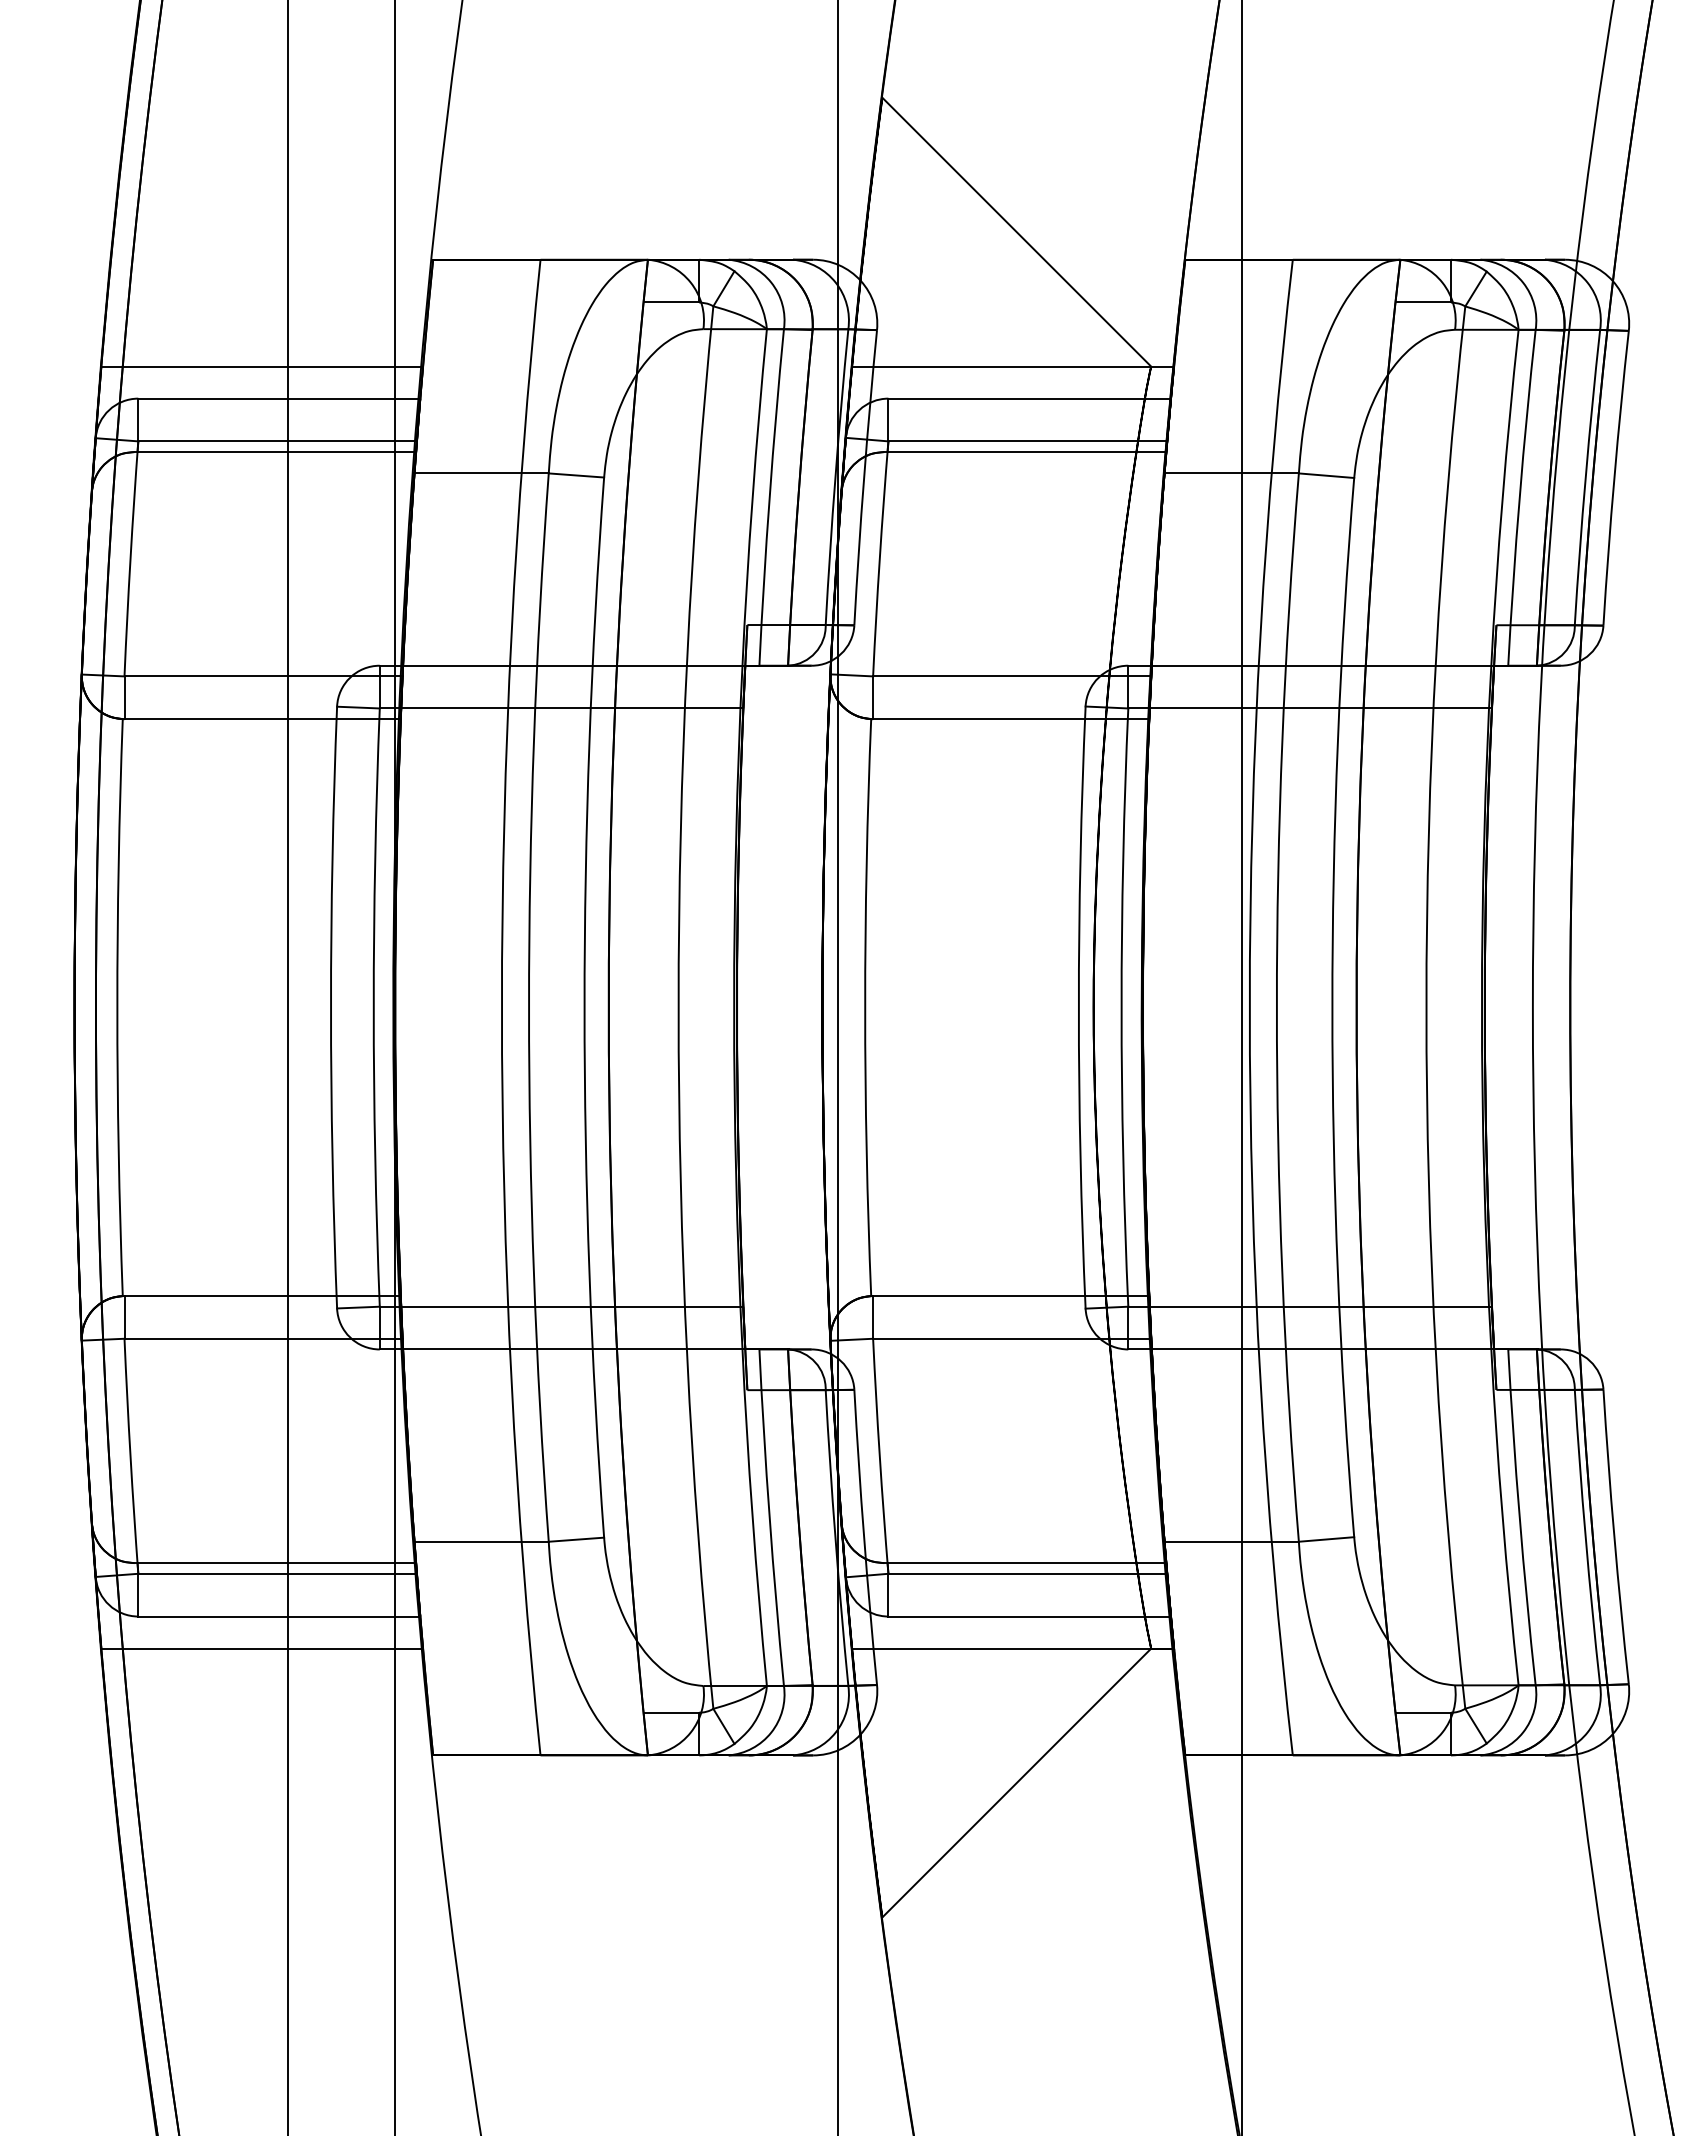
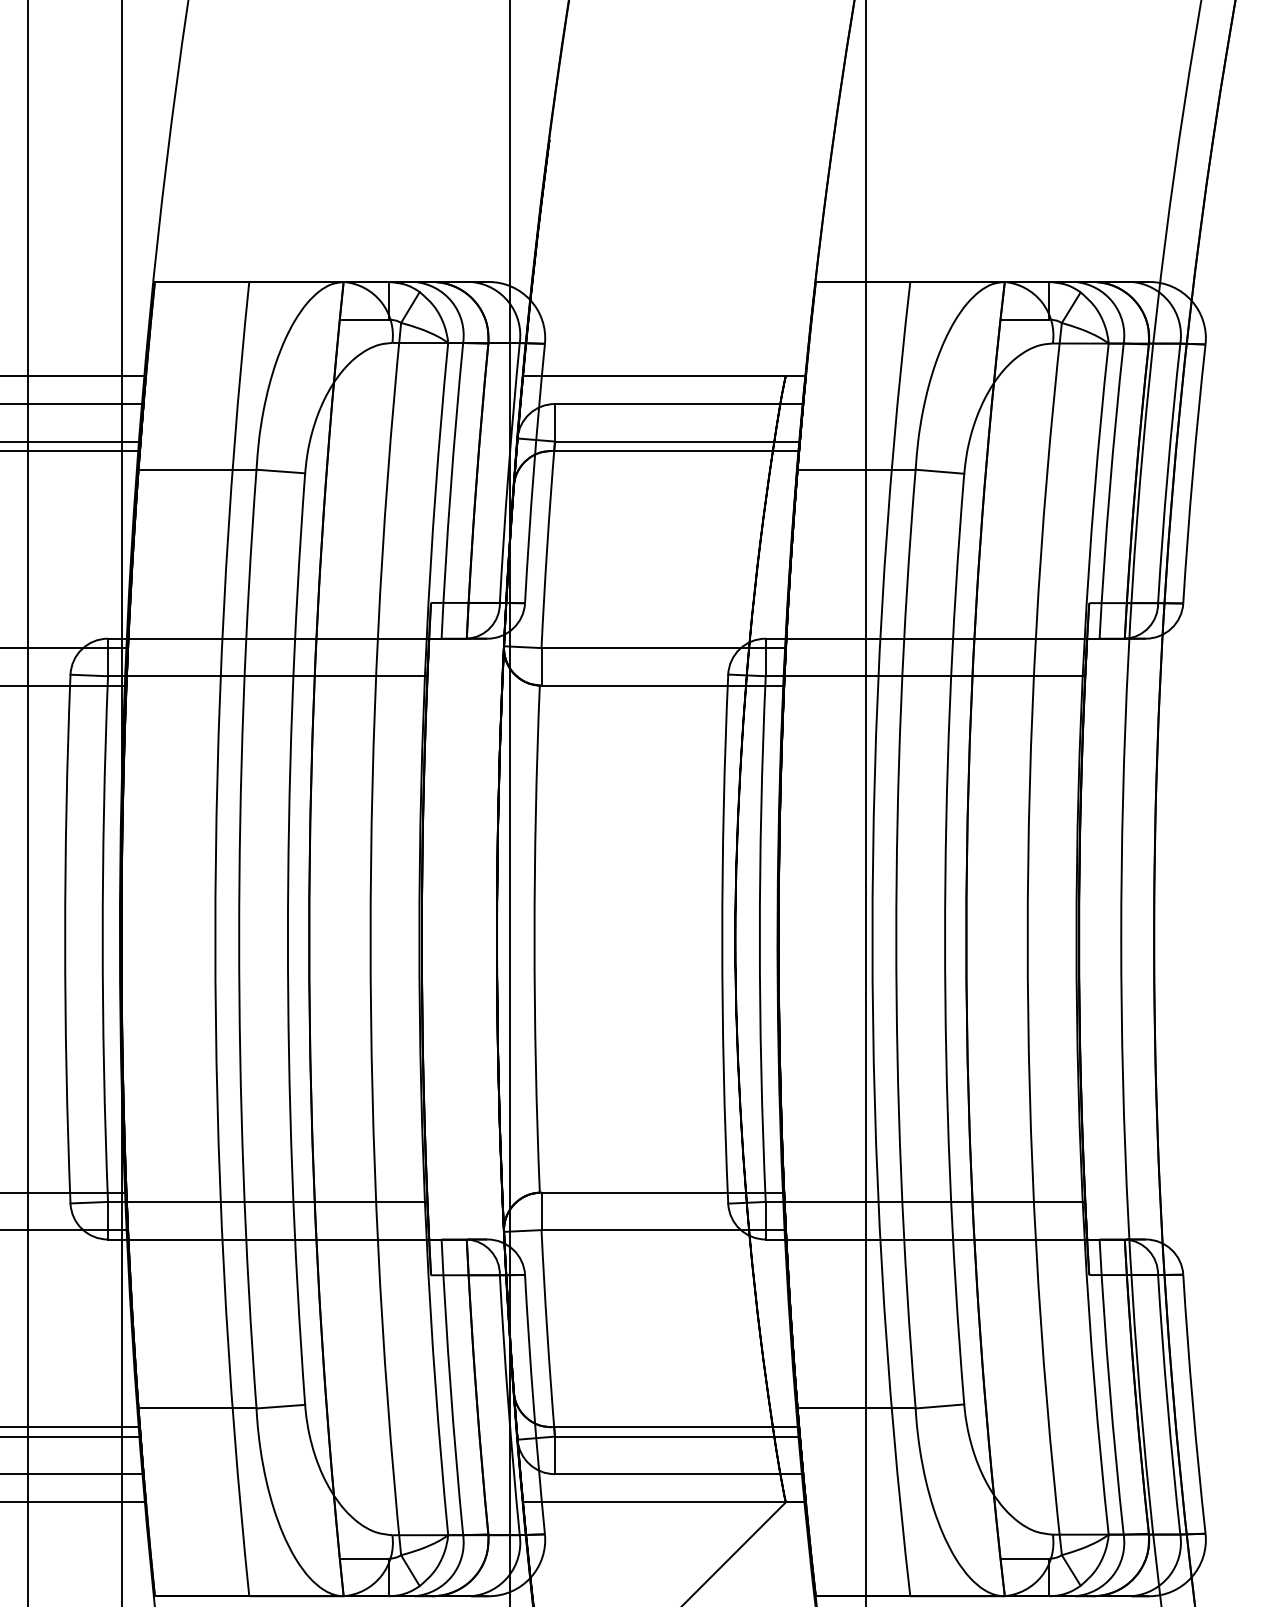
line: (1016, 231) -> (667, 257), removed

